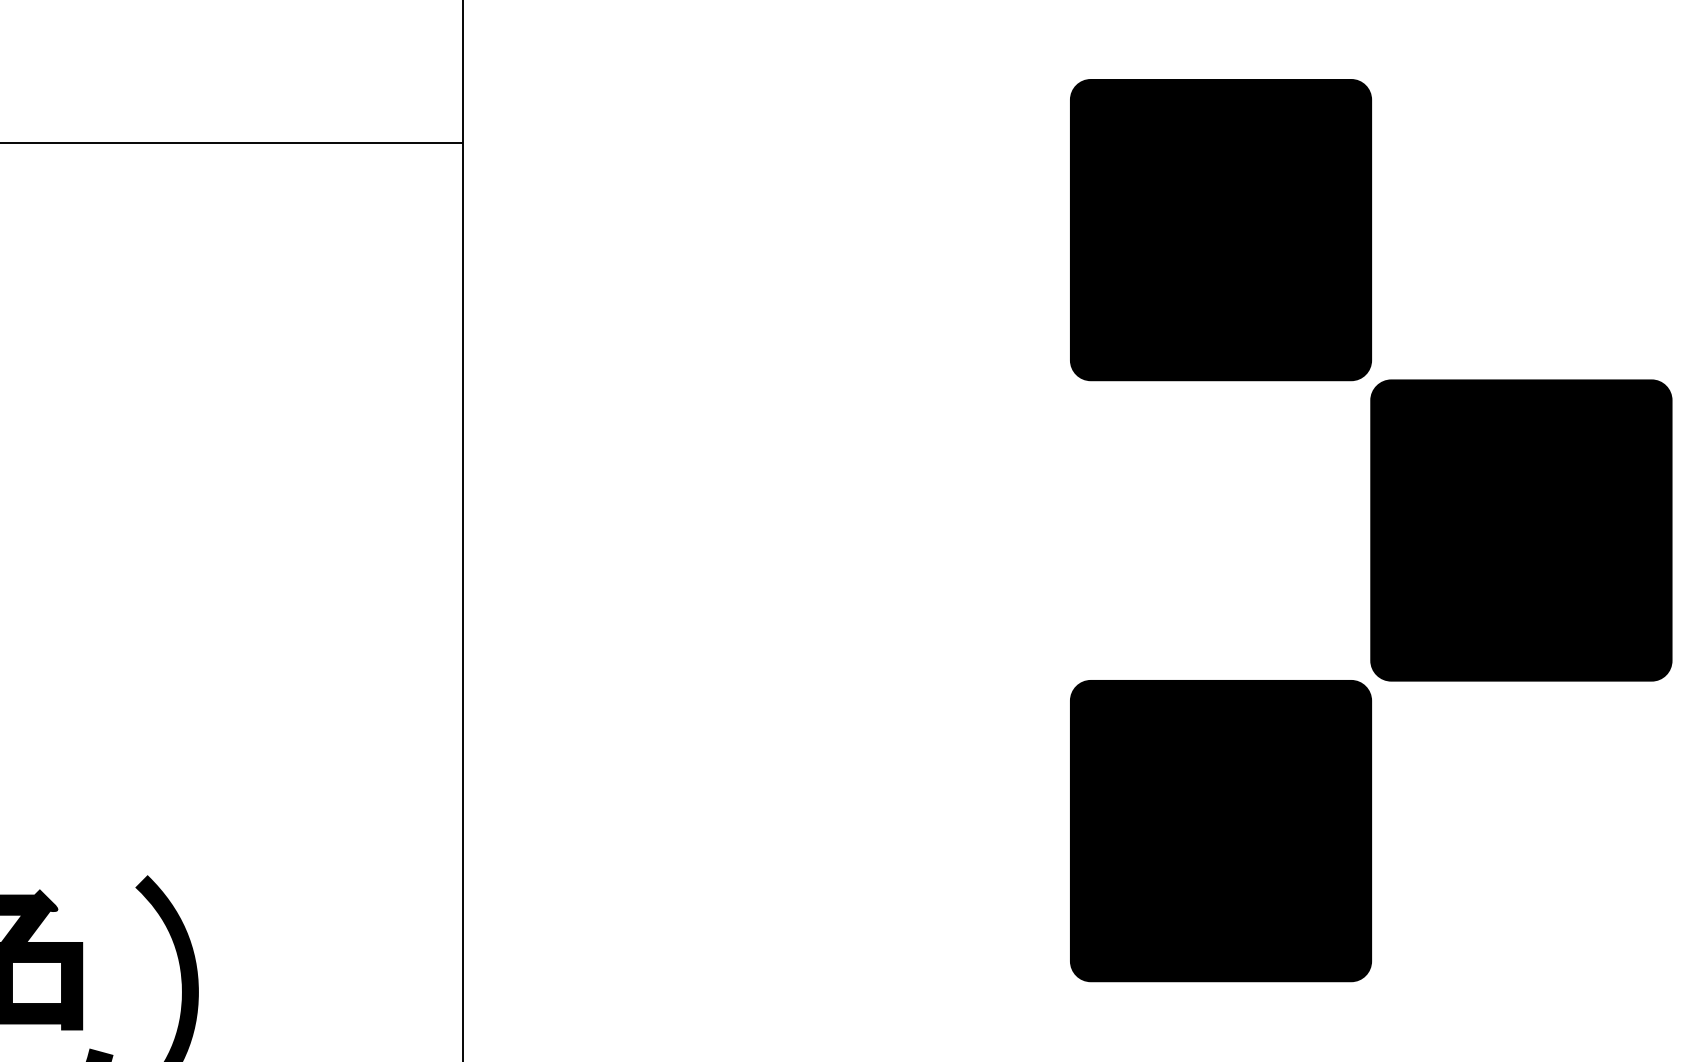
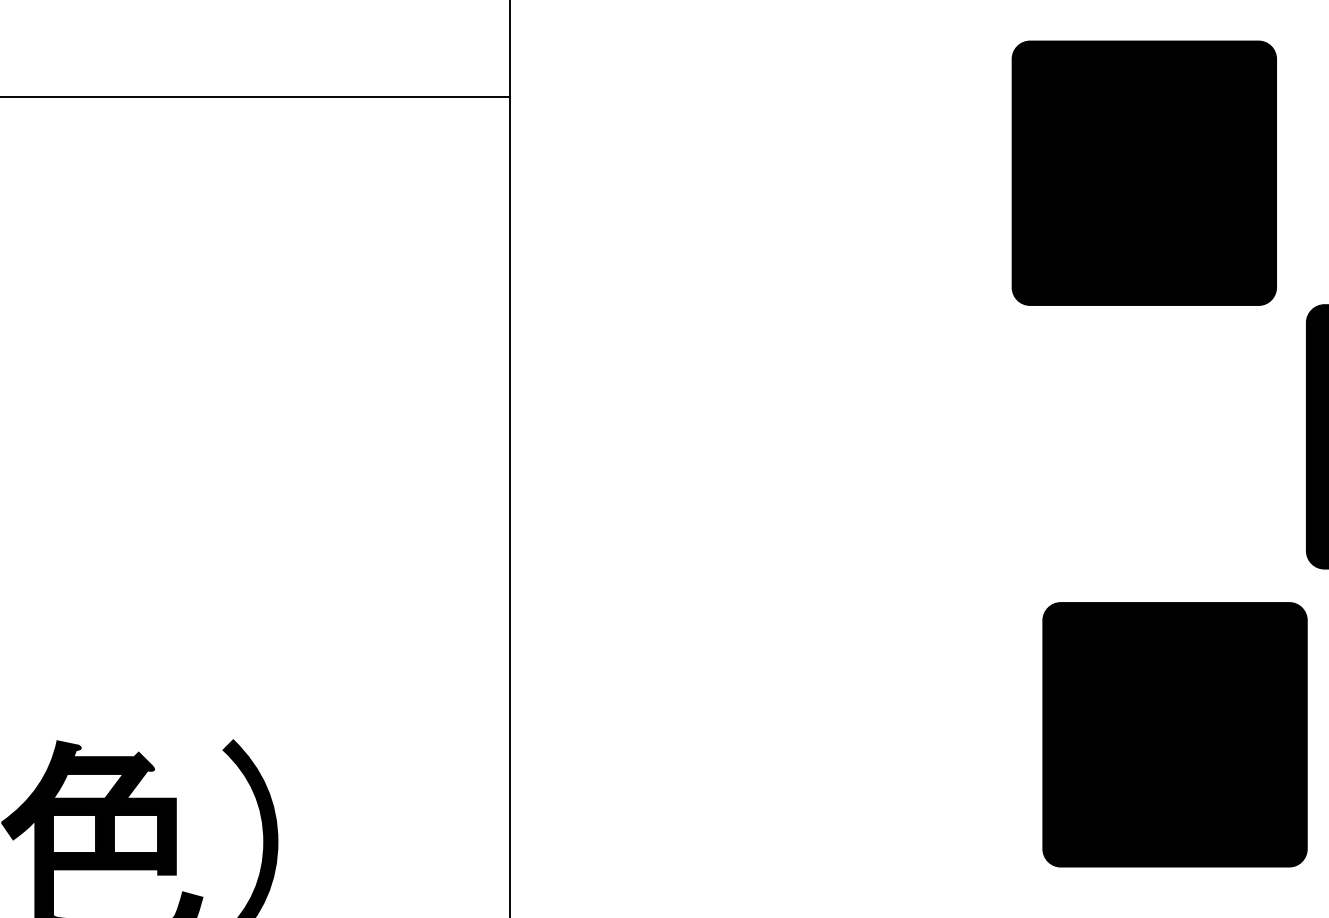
part: (1220, 230) -> (1143, 173), moved
part: (1220, 831) -> (1174, 735), moved

